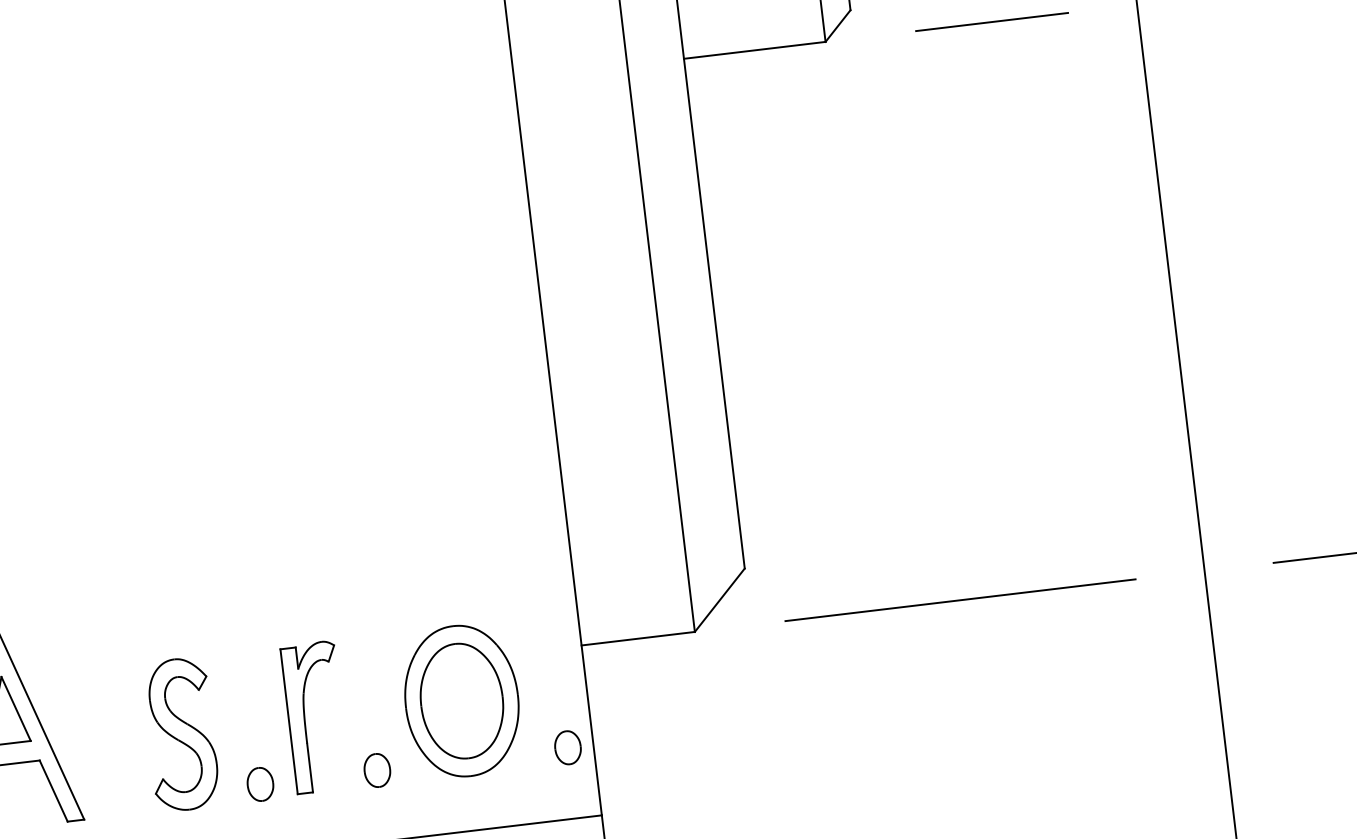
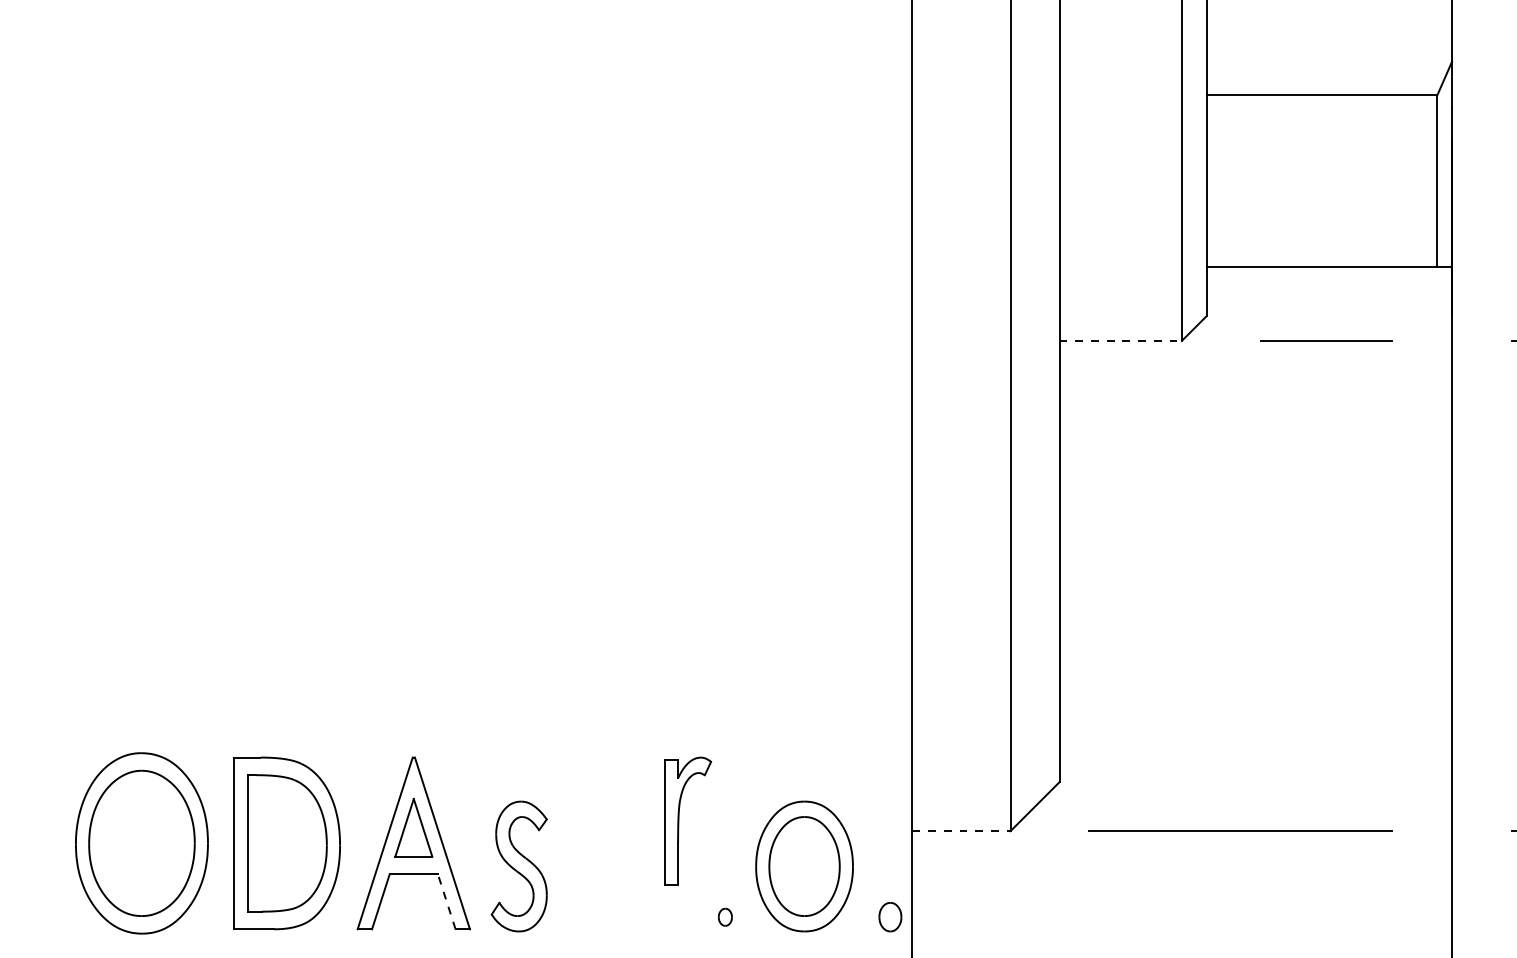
line: (755, 50) -> (1121, 340), solid -> dashed
line: (638, 639) -> (961, 831), solid -> dashed
part: (305, 717) -> (679, 820), moved
part: (180, 734) -> (518, 866), moved
part: (377, 770) -> (725, 917), size x0.6
part: (259, 784) -> (623, 917), removed
line: (53, 790) -> (446, 901), solid -> dashed

